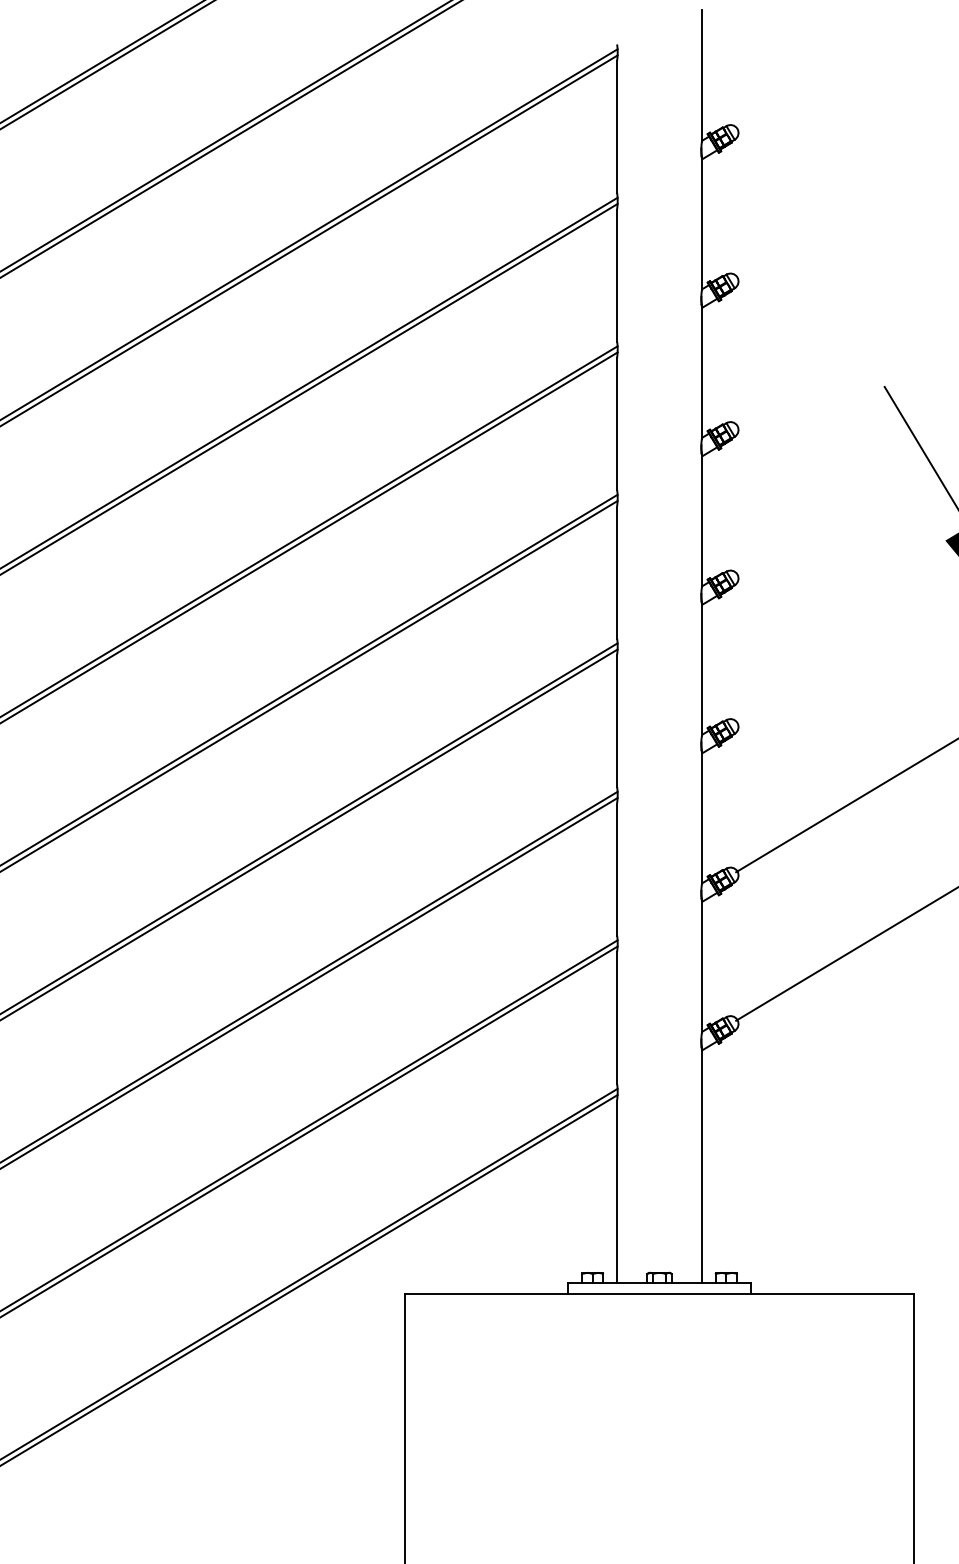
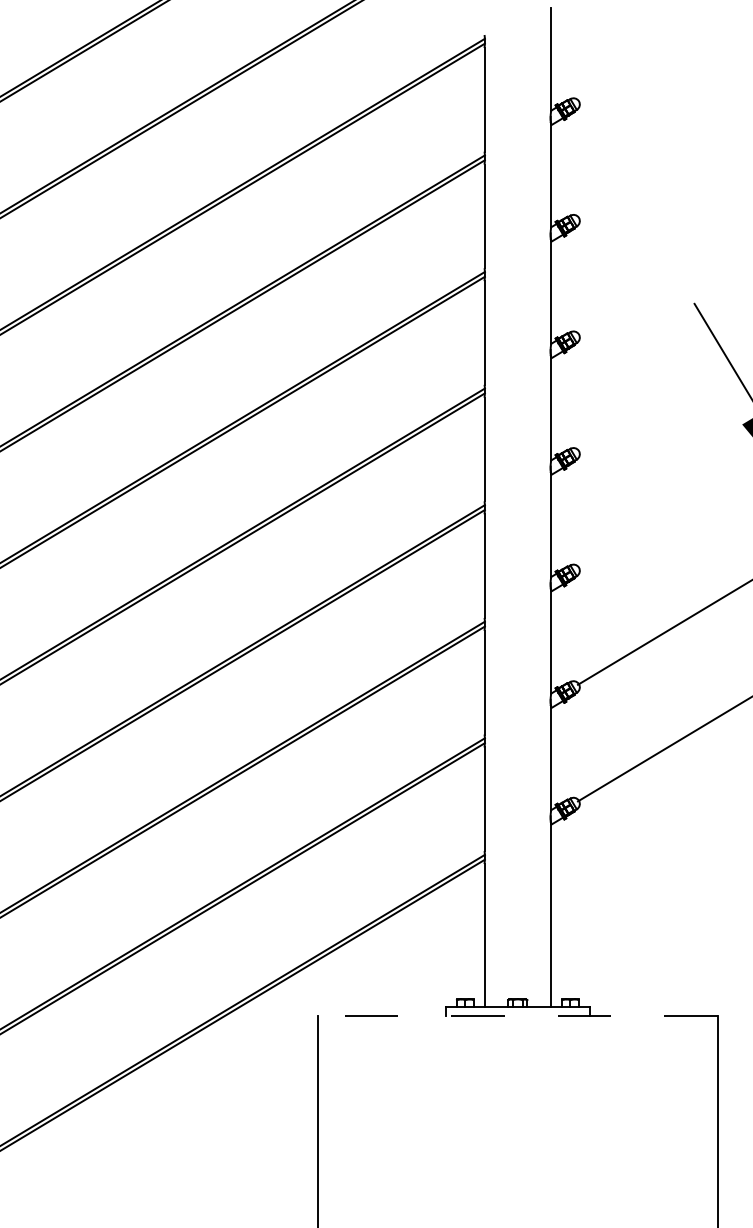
line: (659, 1293) -> (517, 1015), solid -> dashed

